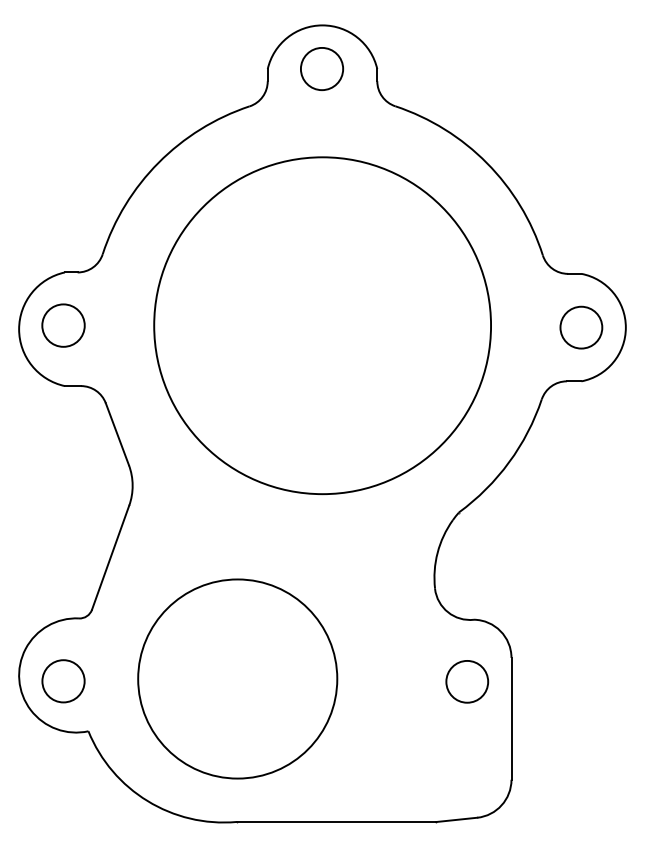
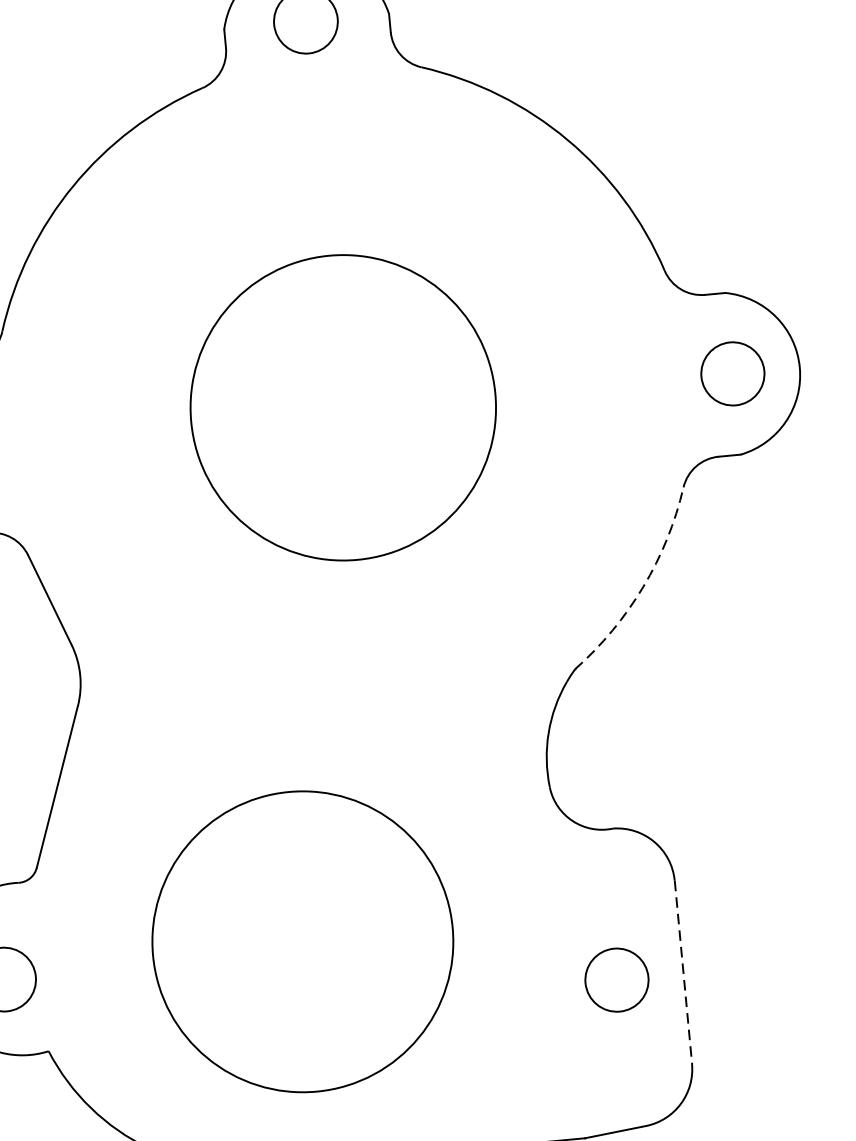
circle: (322, 325) -> (343, 407), size x0.6
arc: (509, 462) -> (643, 586), solid -> dashed
circle: (237, 678) -> (302, 941), moved
circle: (467, 681) -> (617, 979), moved
line: (511, 718) -> (683, 971), solid -> dashed

